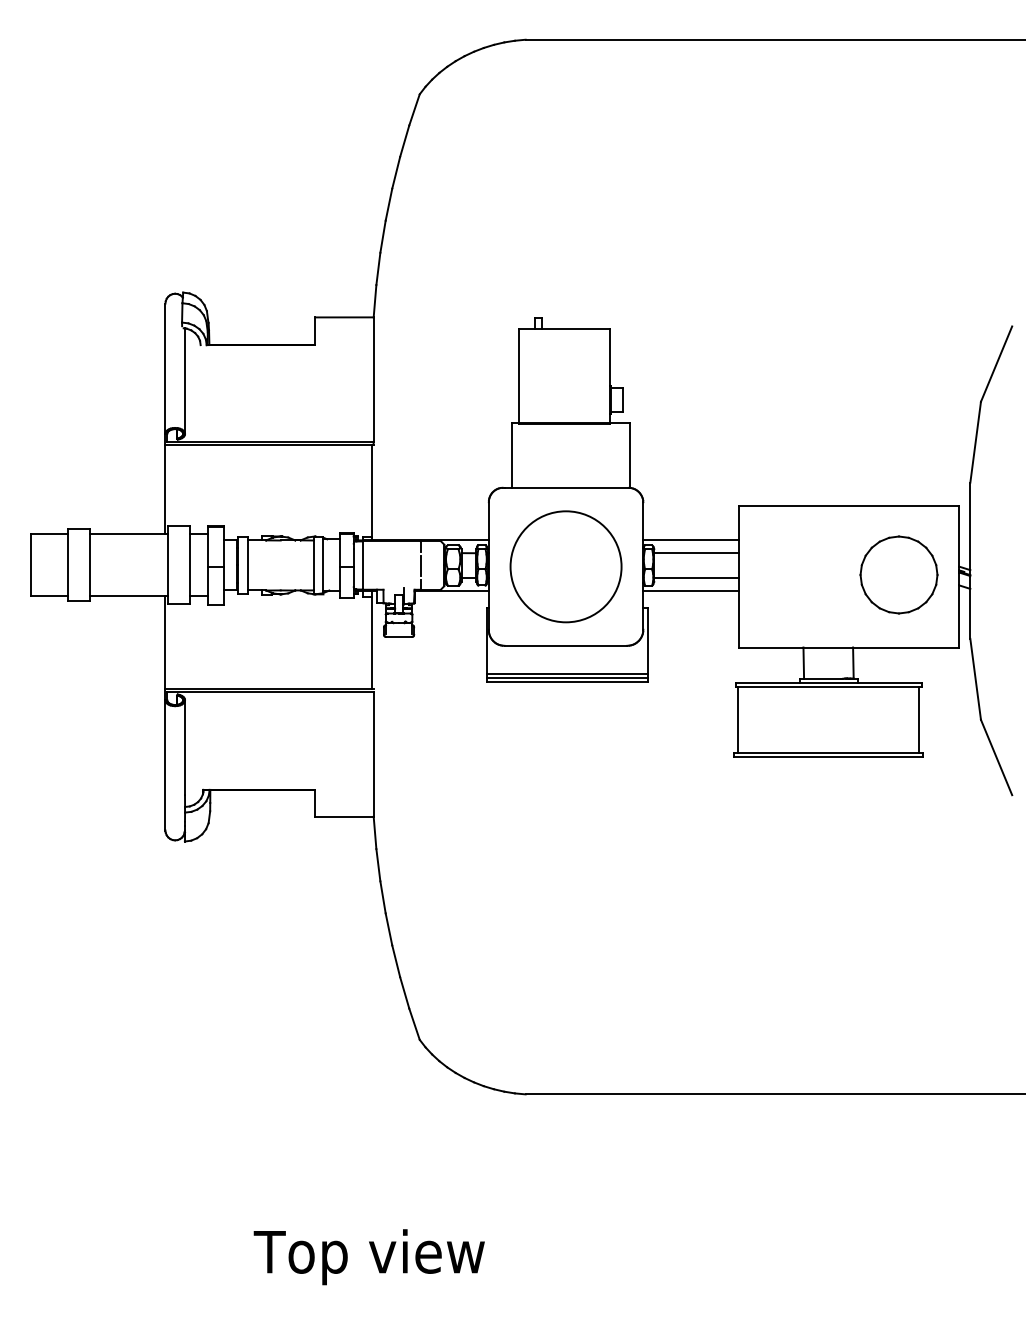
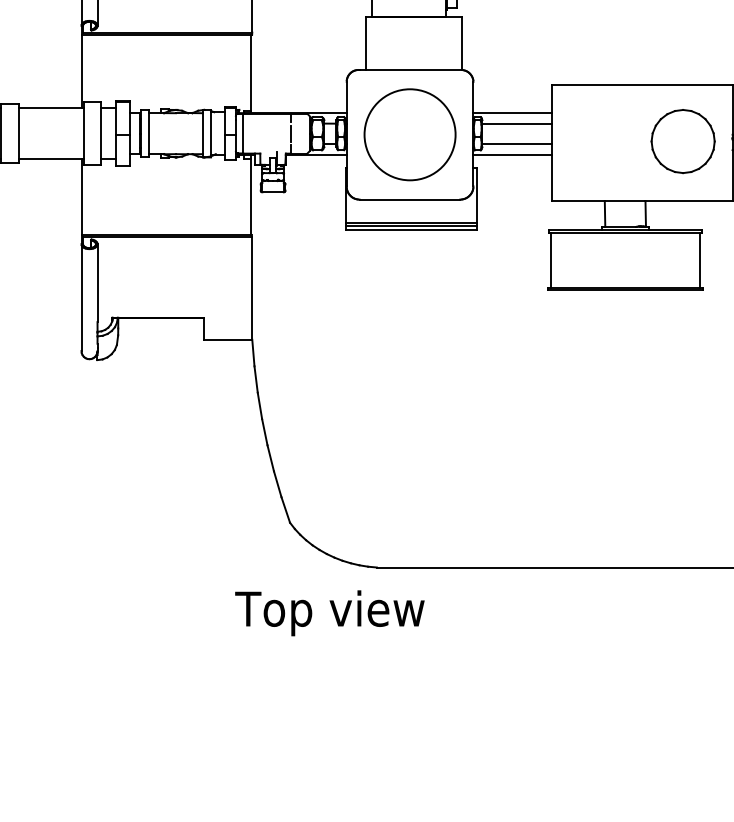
text: (368, 1257) -> (329, 613), moved

